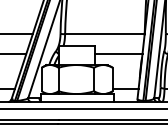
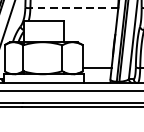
line: (104, 34) -> (73, 8), solid -> dashed
line: (118, 54) -> (89, 30), removed

